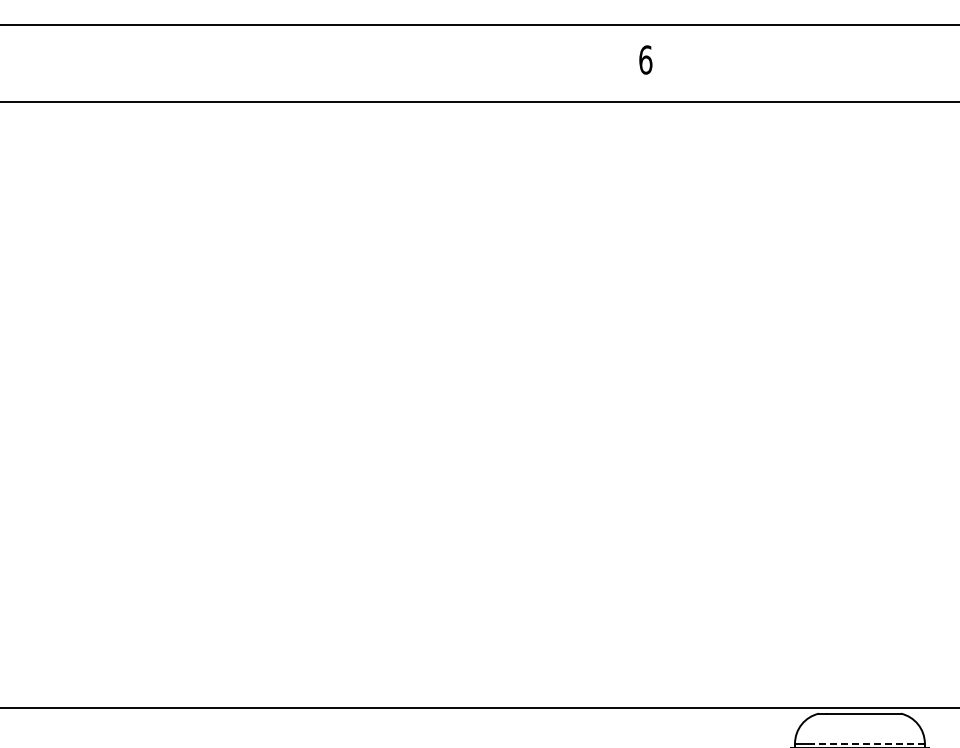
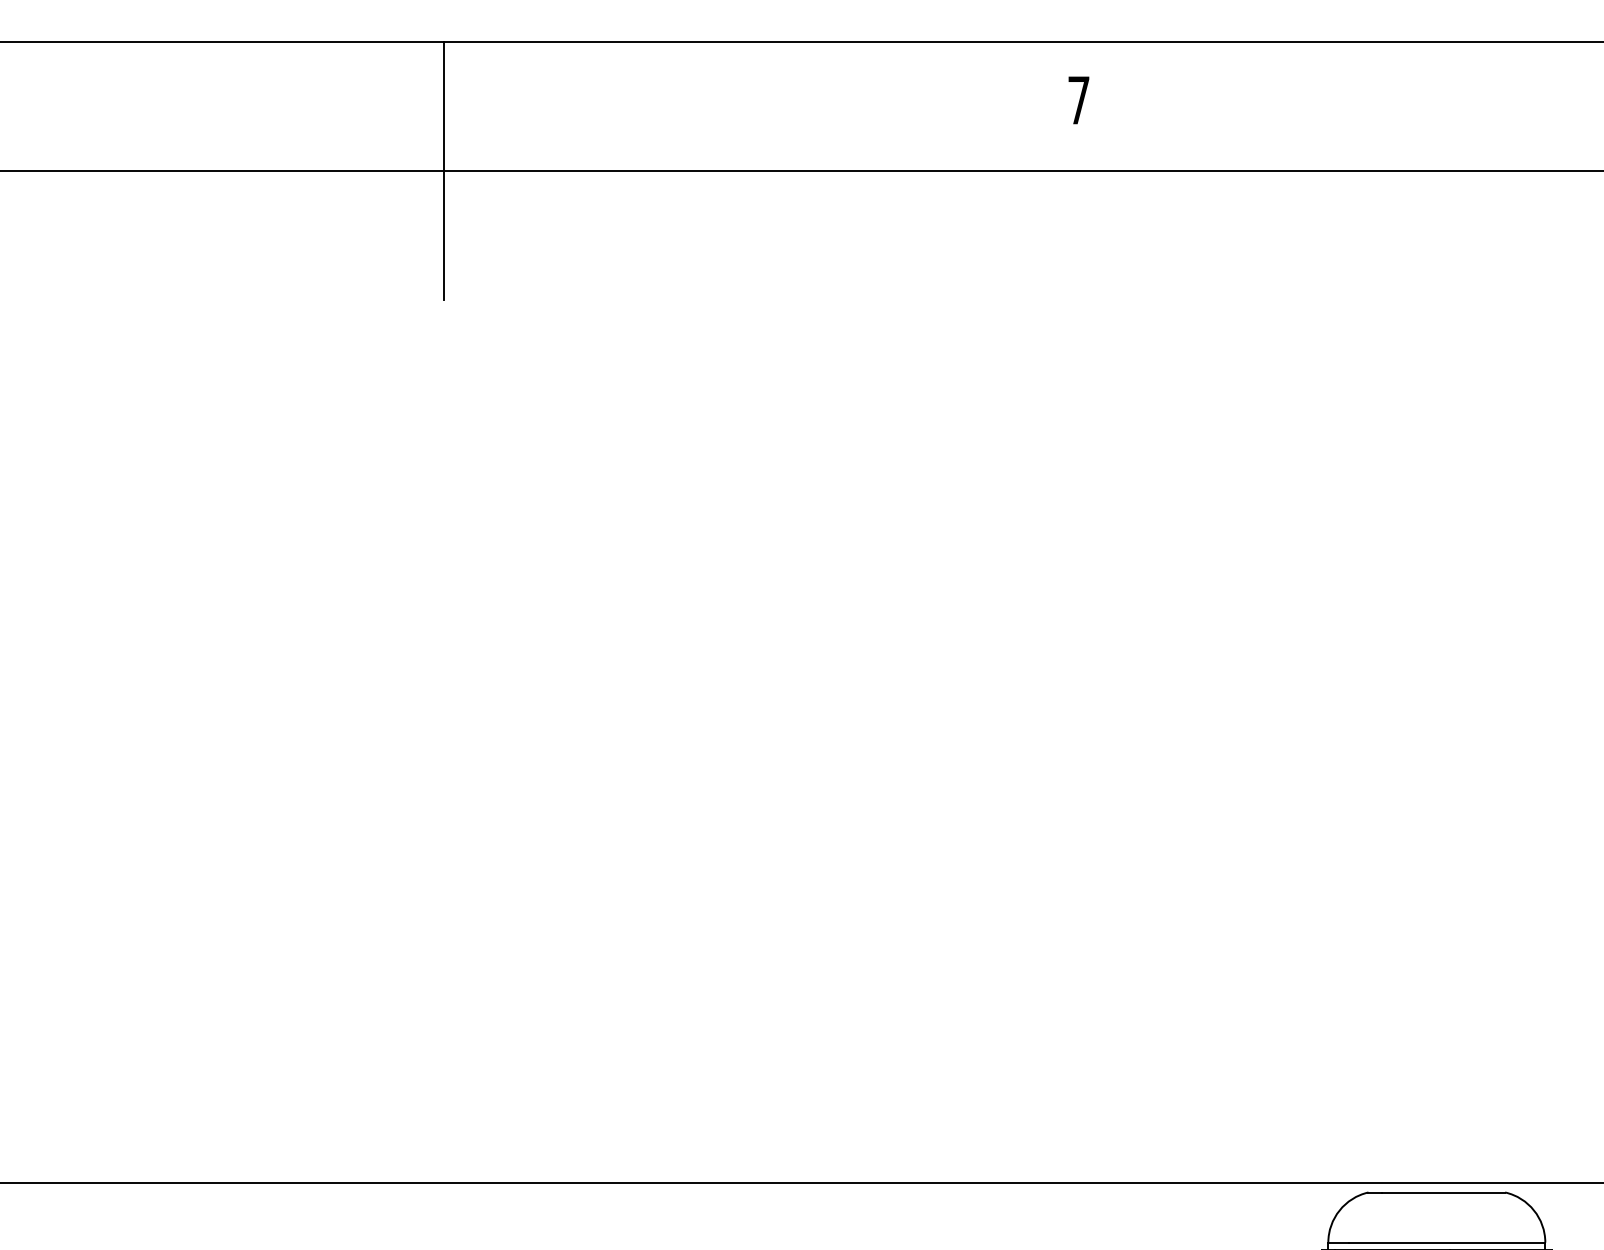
text: (645, 59) -> (1078, 99), 6 -> 7
line: (265, 102) -> (443, 171), added
line: (866, 743) -> (1447, 1242), dashed -> solid

